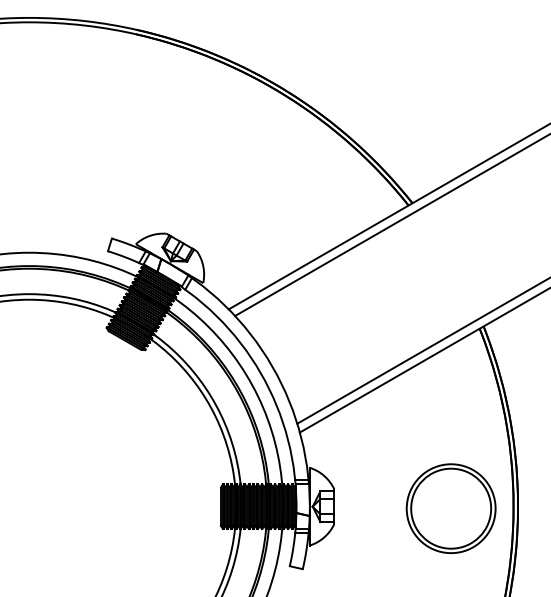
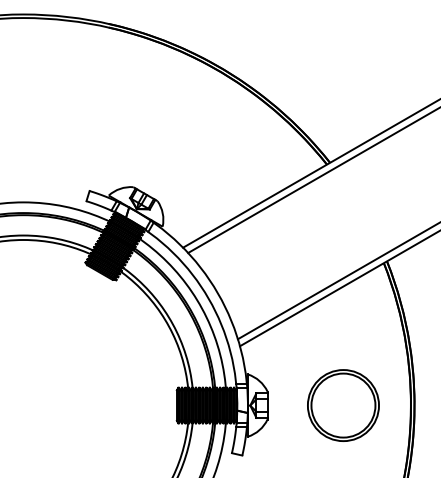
part: (450, 508) -> (342, 405), moved

